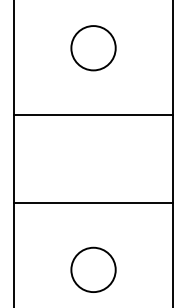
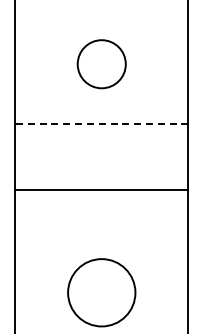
circle: (93, 48) -> (101, 64), moved
line: (93, 114) -> (101, 124), solid -> dashed
line: (93, 203) -> (101, 189), moved
circle: (93, 269) -> (101, 292), size x1.4

